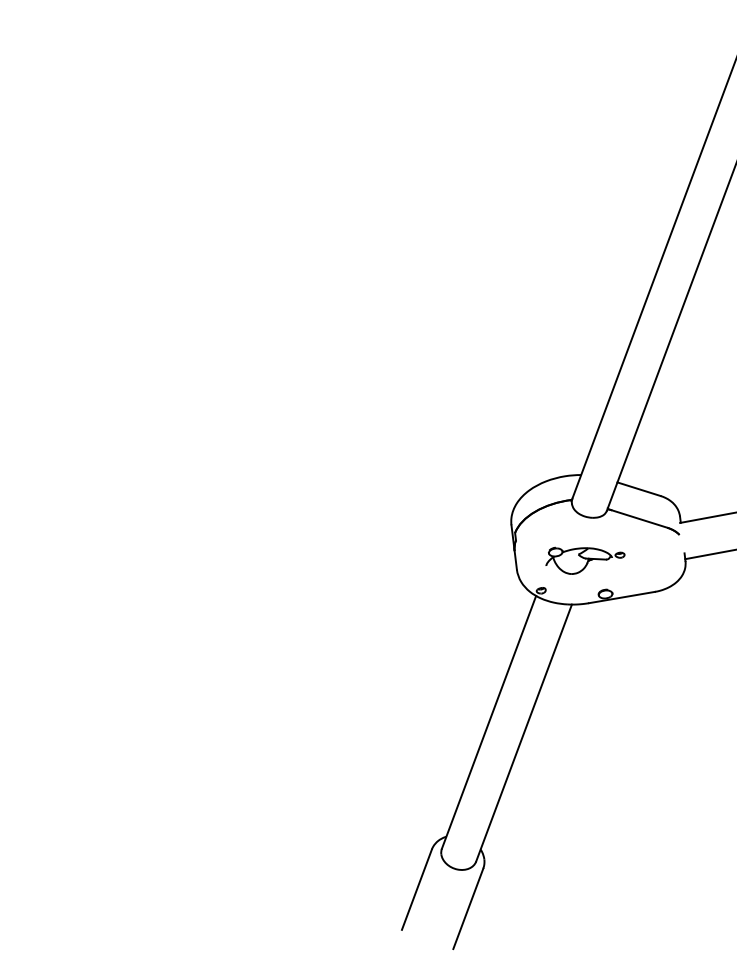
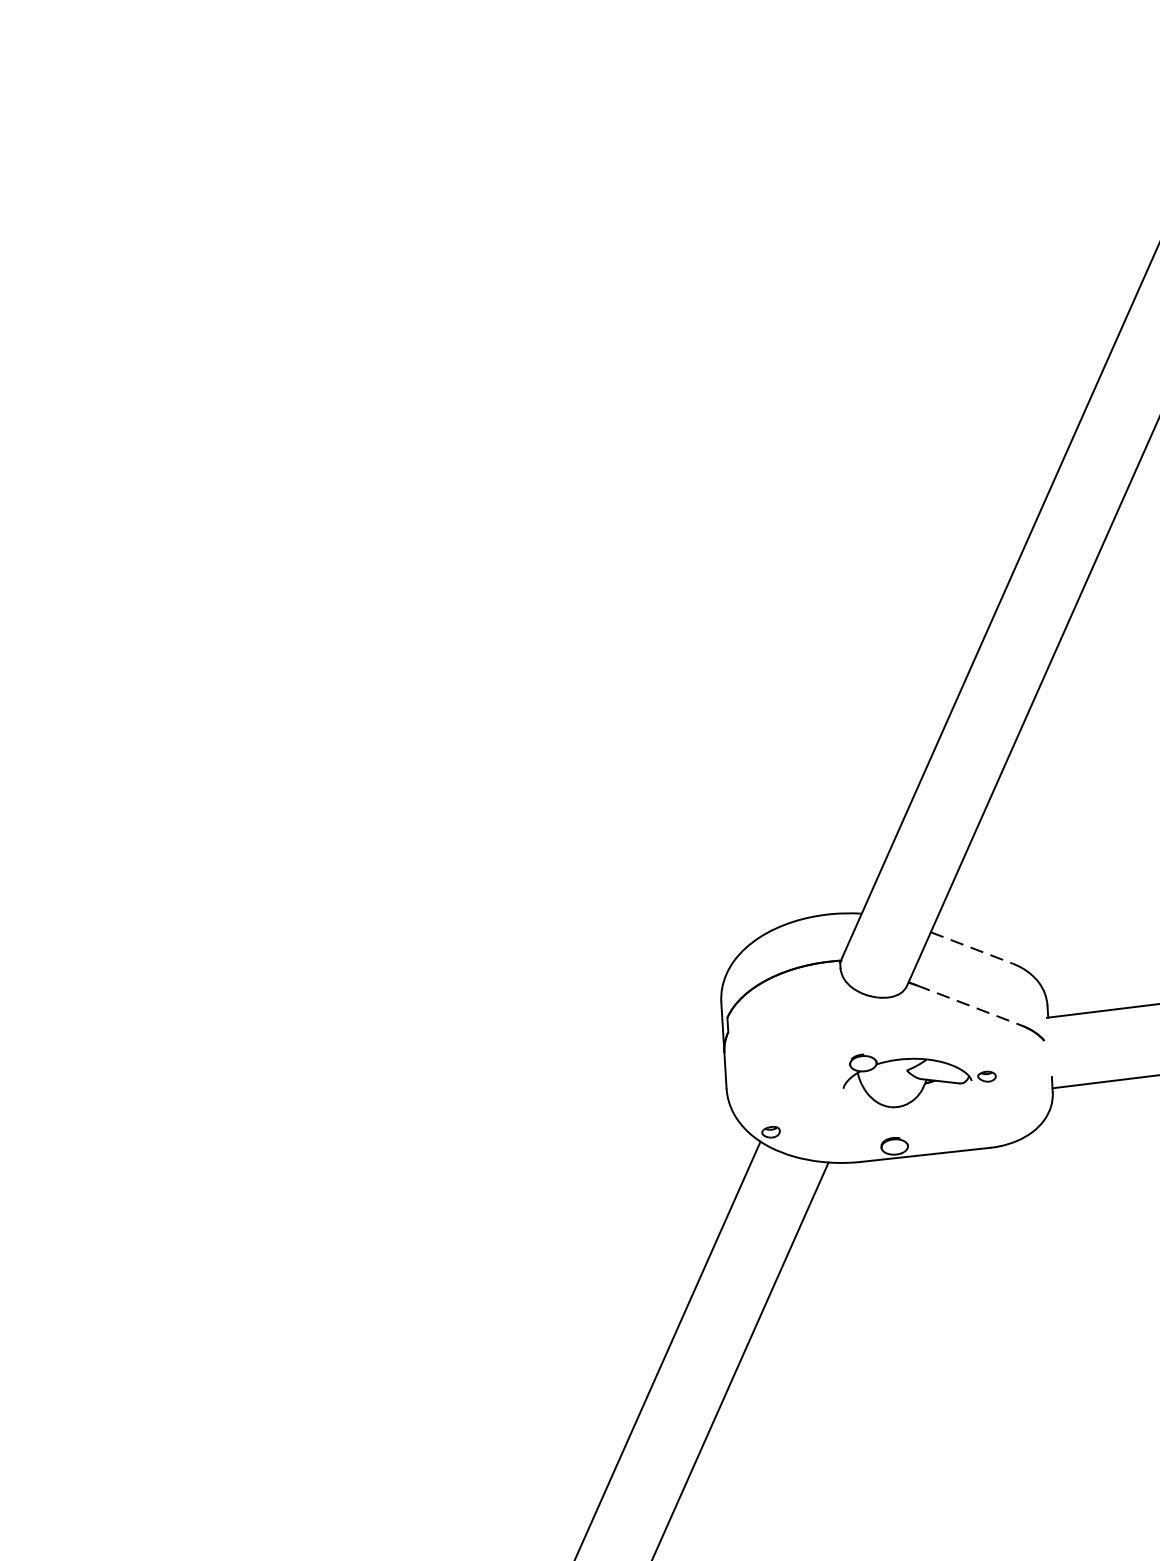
line: (639, 489) -> (972, 948), solid -> dashed
line: (639, 519) -> (968, 1006), solid -> dashed
part: (585, 560) -> (919, 1082), moved

